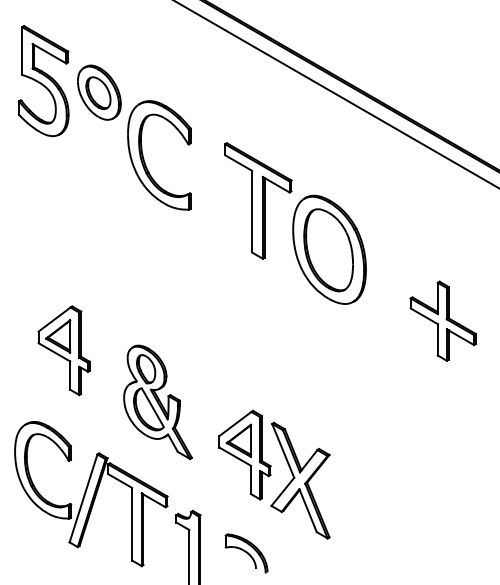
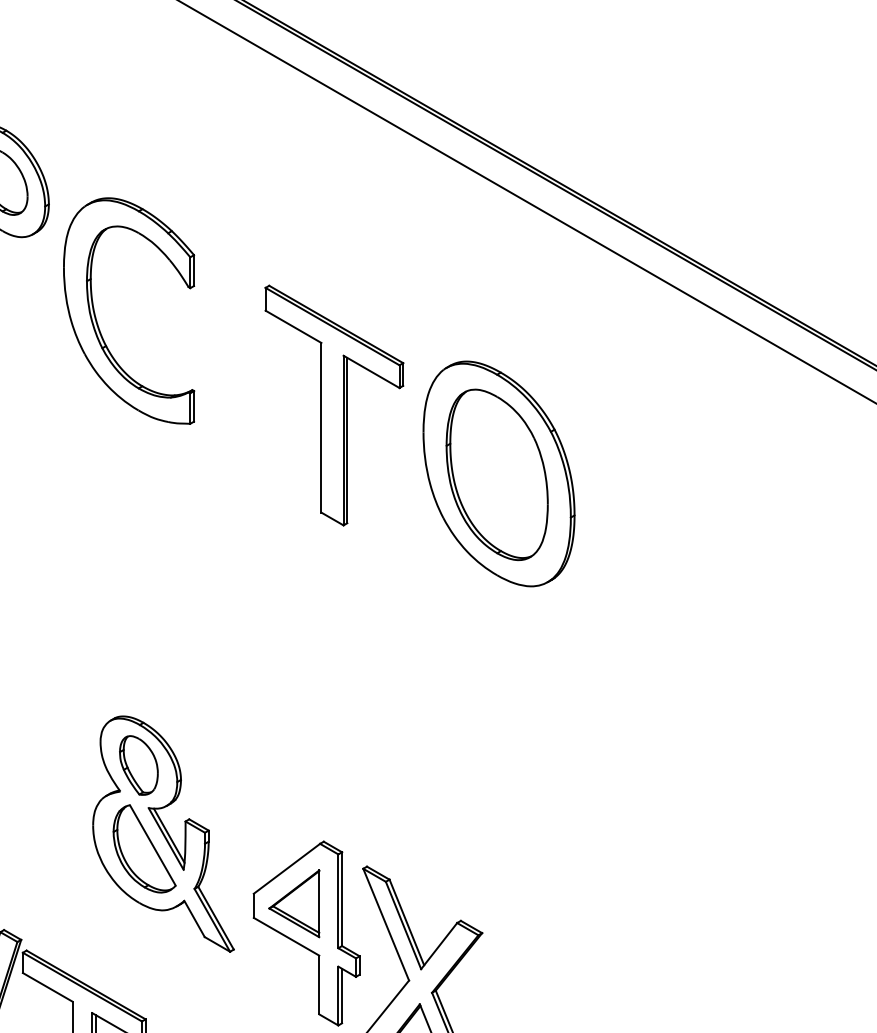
part: (329, 249) -> (498, 473), moved
part: (442, 320) -> (716, 653), removed
part: (157, 402) -> (162, 834), moved

